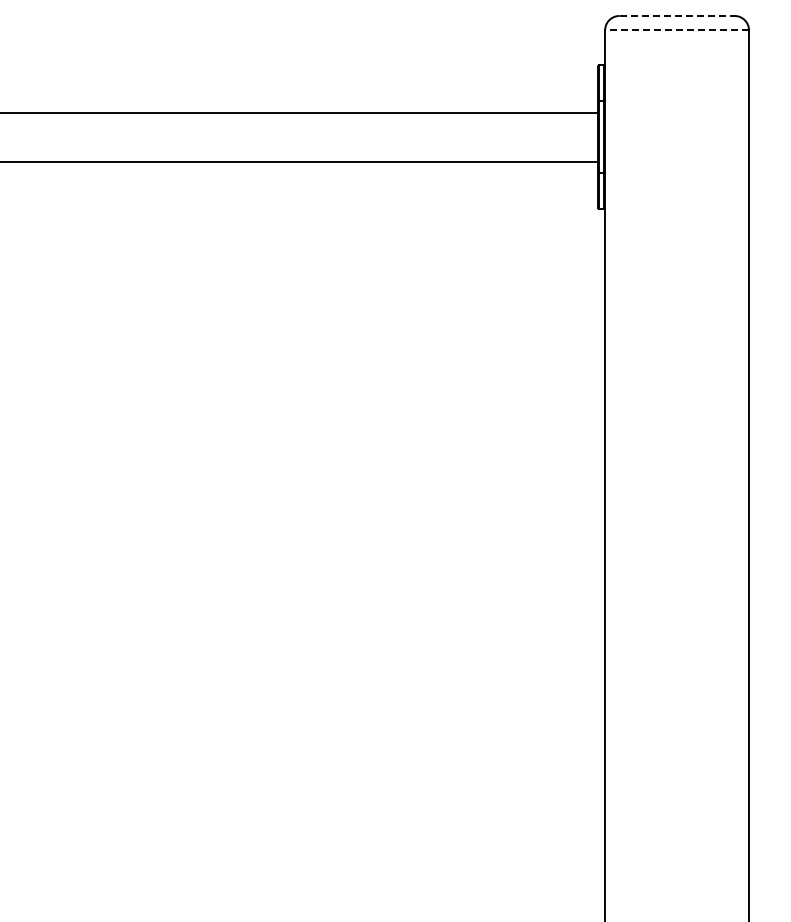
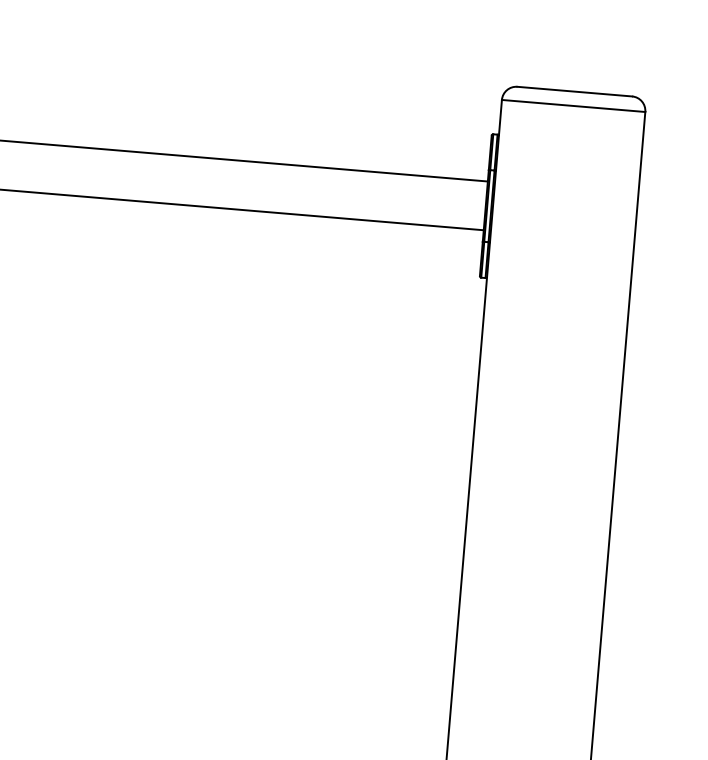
line: (677, 15) -> (575, 91), dashed -> solid
line: (677, 30) -> (574, 106), dashed -> solid

